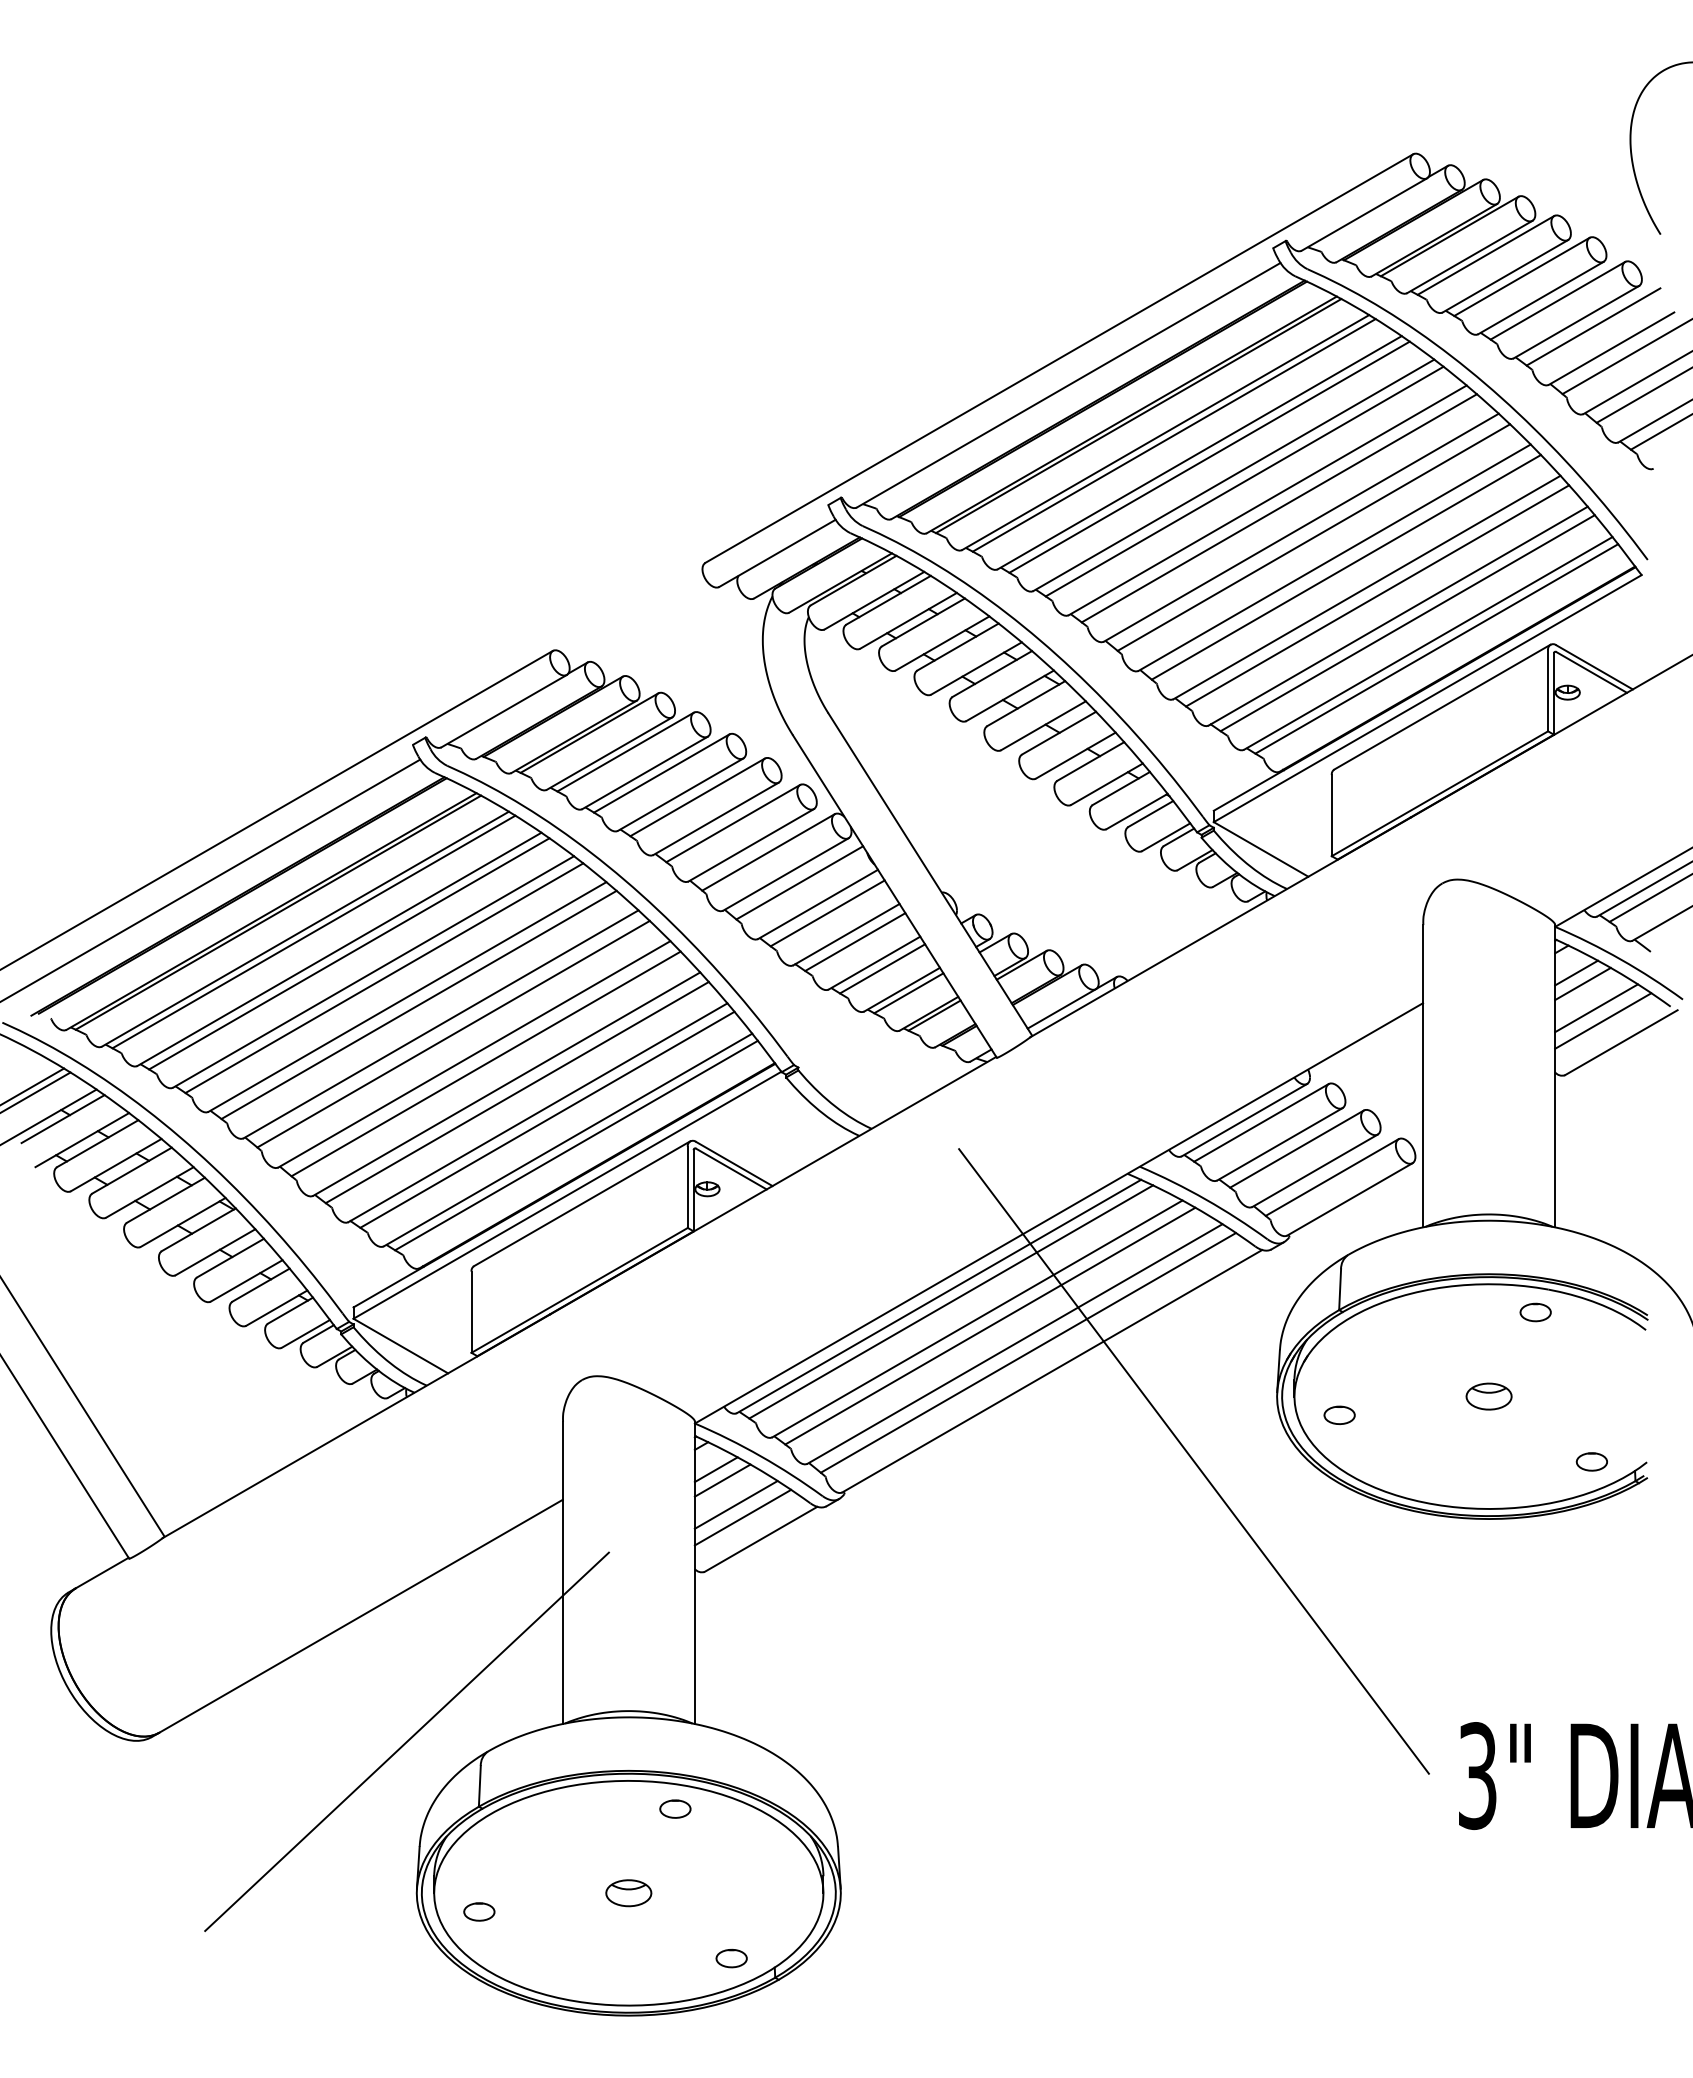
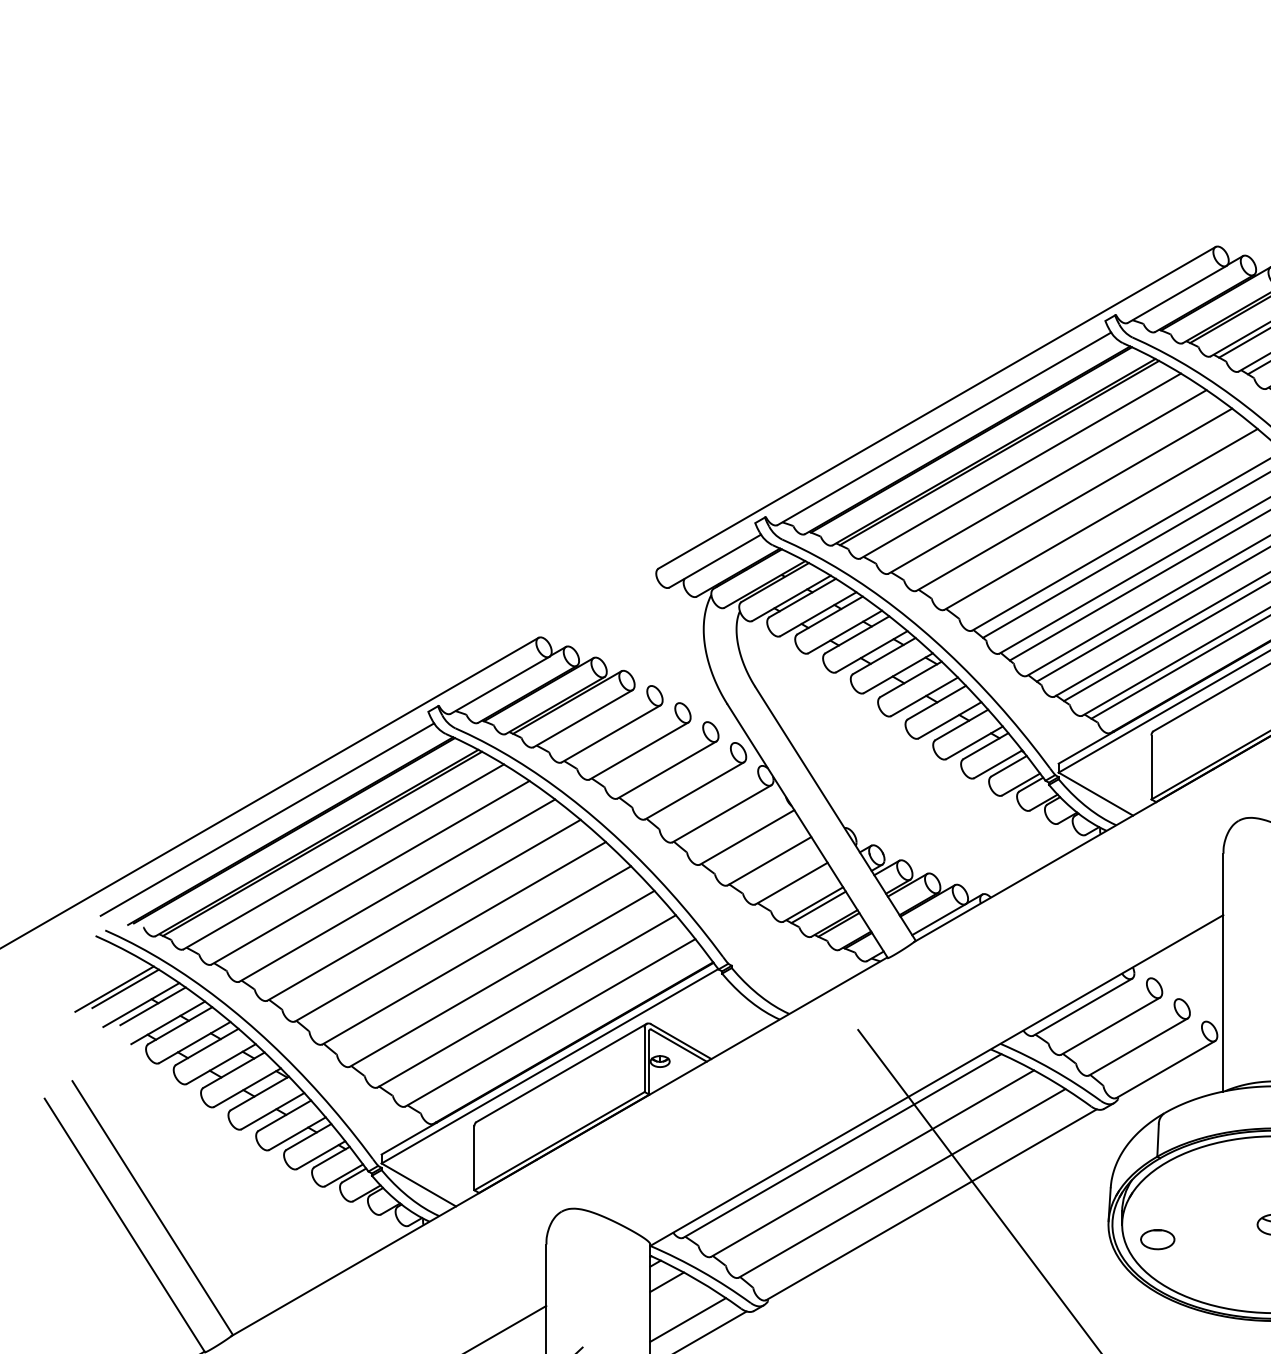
line: (1173, 435) -> (1026, 468), removed
line: (1209, 456) -> (1055, 484), removed
line: (1244, 481) -> (1082, 504), removed
line: (1278, 508) -> (1109, 525), removed
line: (625, 751) -> (595, 717), removed
line: (661, 773) -> (624, 734), removed
line: (697, 797) -> (652, 753), removed
line: (733, 823) -> (680, 773), removed
line: (768, 852) -> (708, 796), removed
line: (799, 882) -> (732, 820), removed
line: (827, 913) -> (754, 844), removed
line: (313, 931) -> (350, 858), removed
line: (855, 942) -> (776, 867), removed
line: (349, 953) -> (378, 876), removed
line: (882, 968) -> (797, 887), removed
line: (384, 978) -> (406, 895), removed
line: (418, 1004) -> (432, 916), removed
line: (453, 1033) -> (460, 938), removed
line: (485, 1063) -> (485, 962), removed
line: (516, 1092) -> (509, 985), removed
line: (547, 1119) -> (534, 1006), removed
line: (1261, 1122) -> (1096, 1009), removed
line: (576, 1145) -> (557, 1027), removed
line: (1296, 1148) -> (1123, 1029), removed
line: (1331, 1177) -> (1151, 1052), removed
line: (951, 1301) -> (852, 1149), removed
line: (990, 1325) -> (882, 1168), removed
line: (1027, 1352) -> (912, 1190), removed
part: (1339, 1414) -> (1157, 1238), size x1.4
line: (722, 1480) -> (672, 1290), removed
line: (735, 1504) -> (682, 1309), removed

